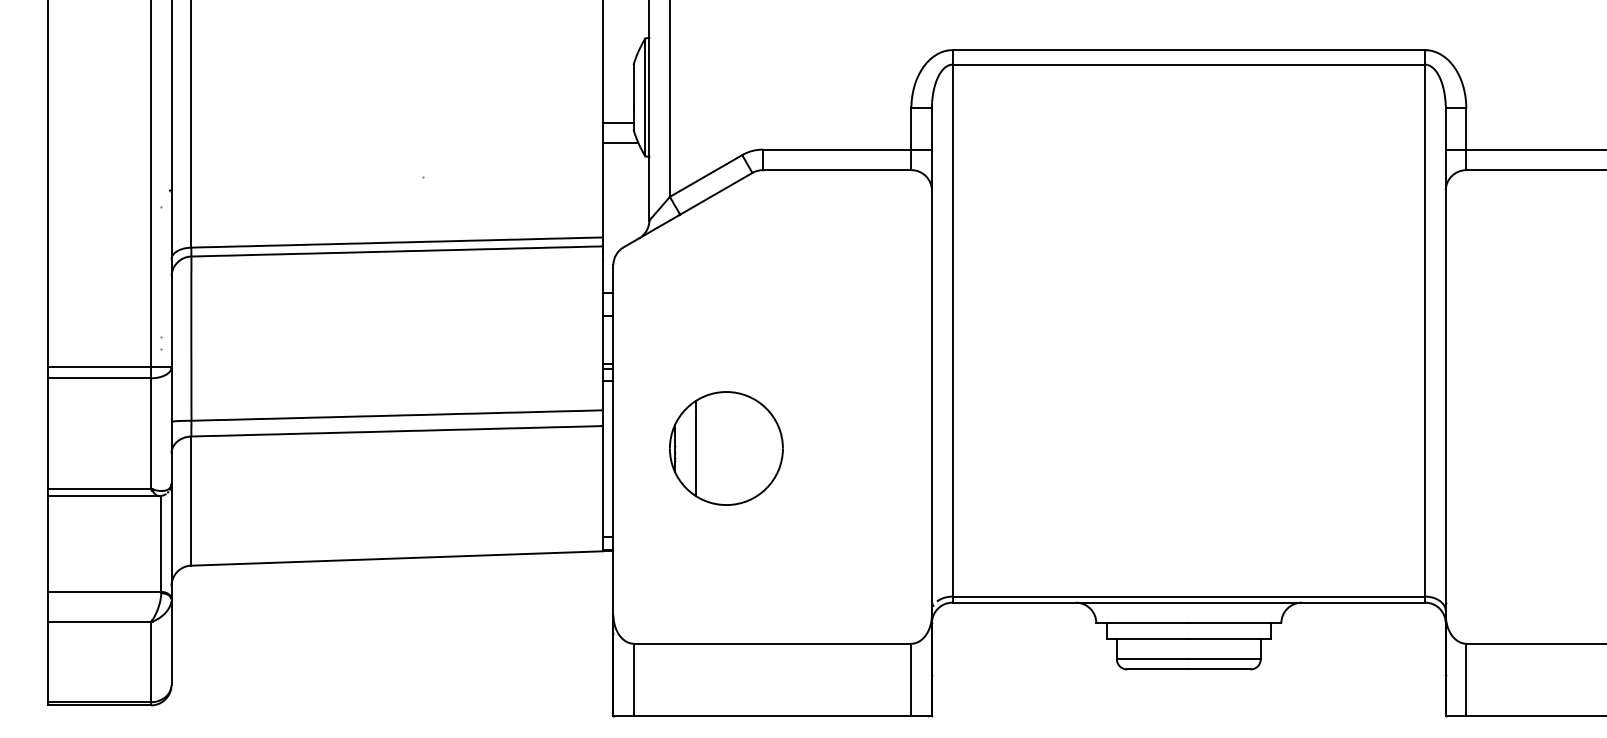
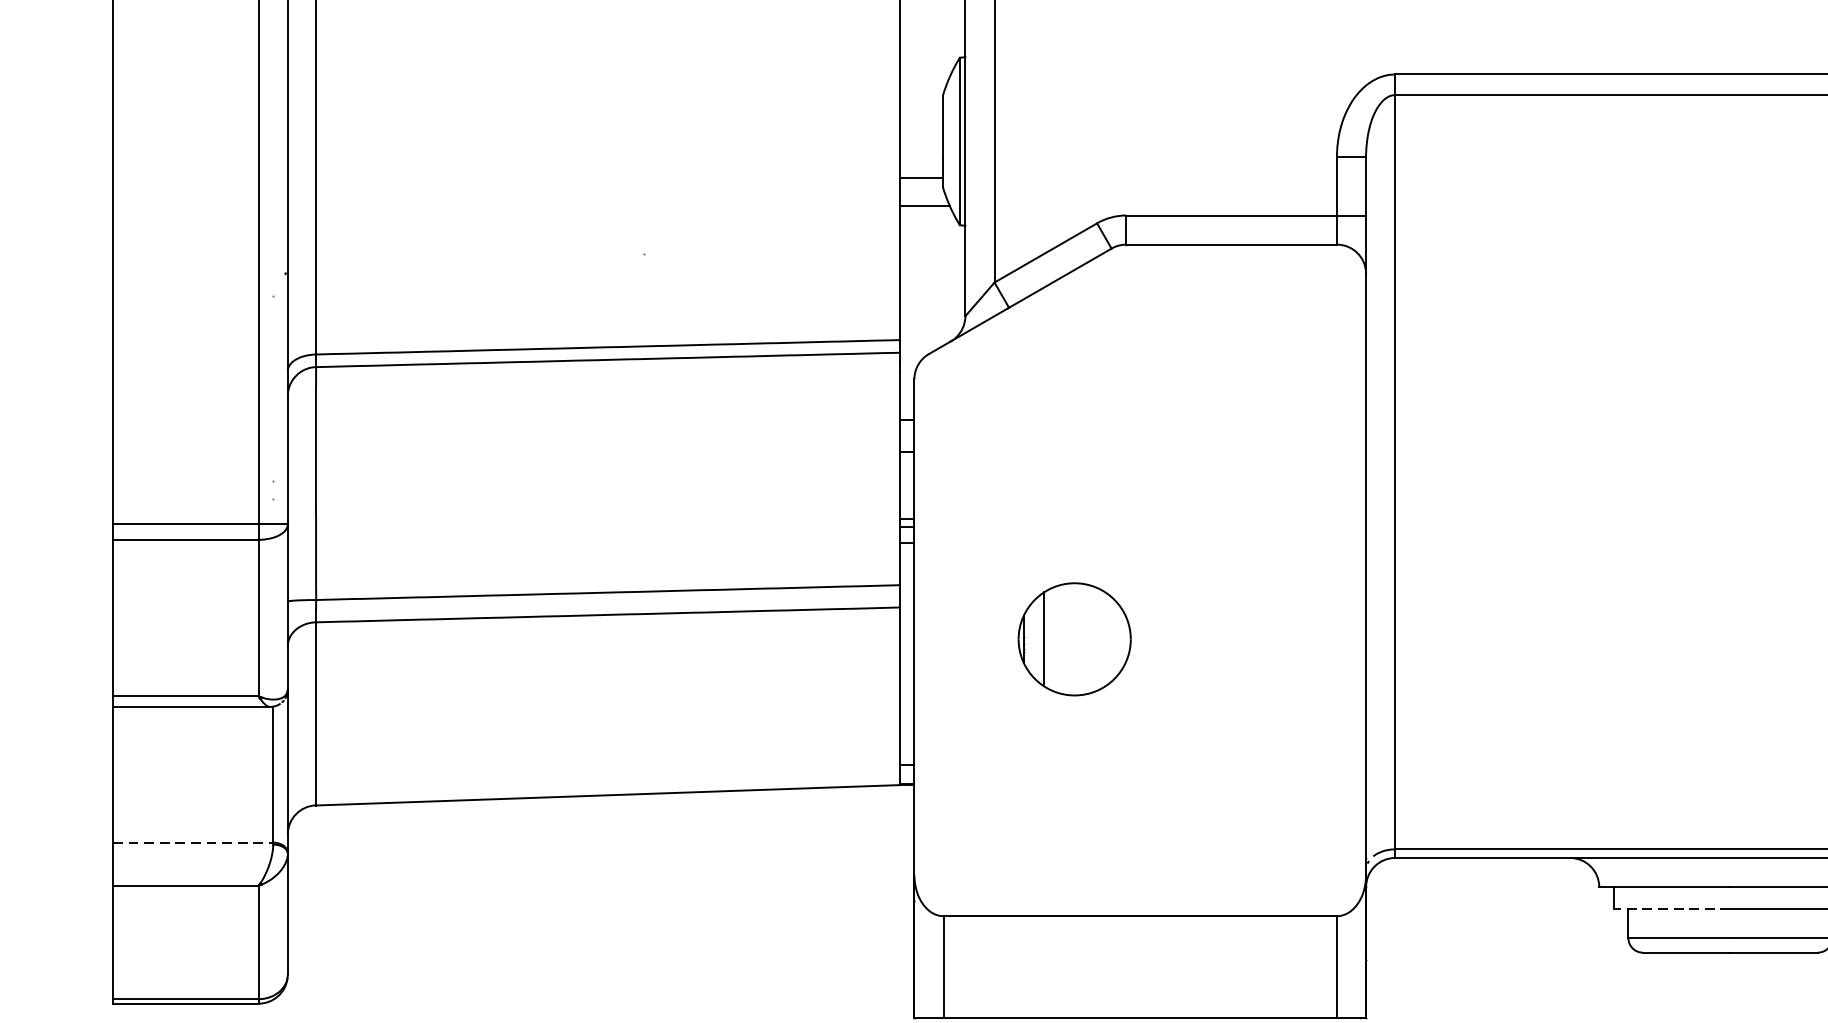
part: (726, 448) -> (1074, 639), size x0.7
line: (104, 591) -> (192, 842), solid -> dashed
line: (1147, 638) -> (1671, 908), solid -> dashed

